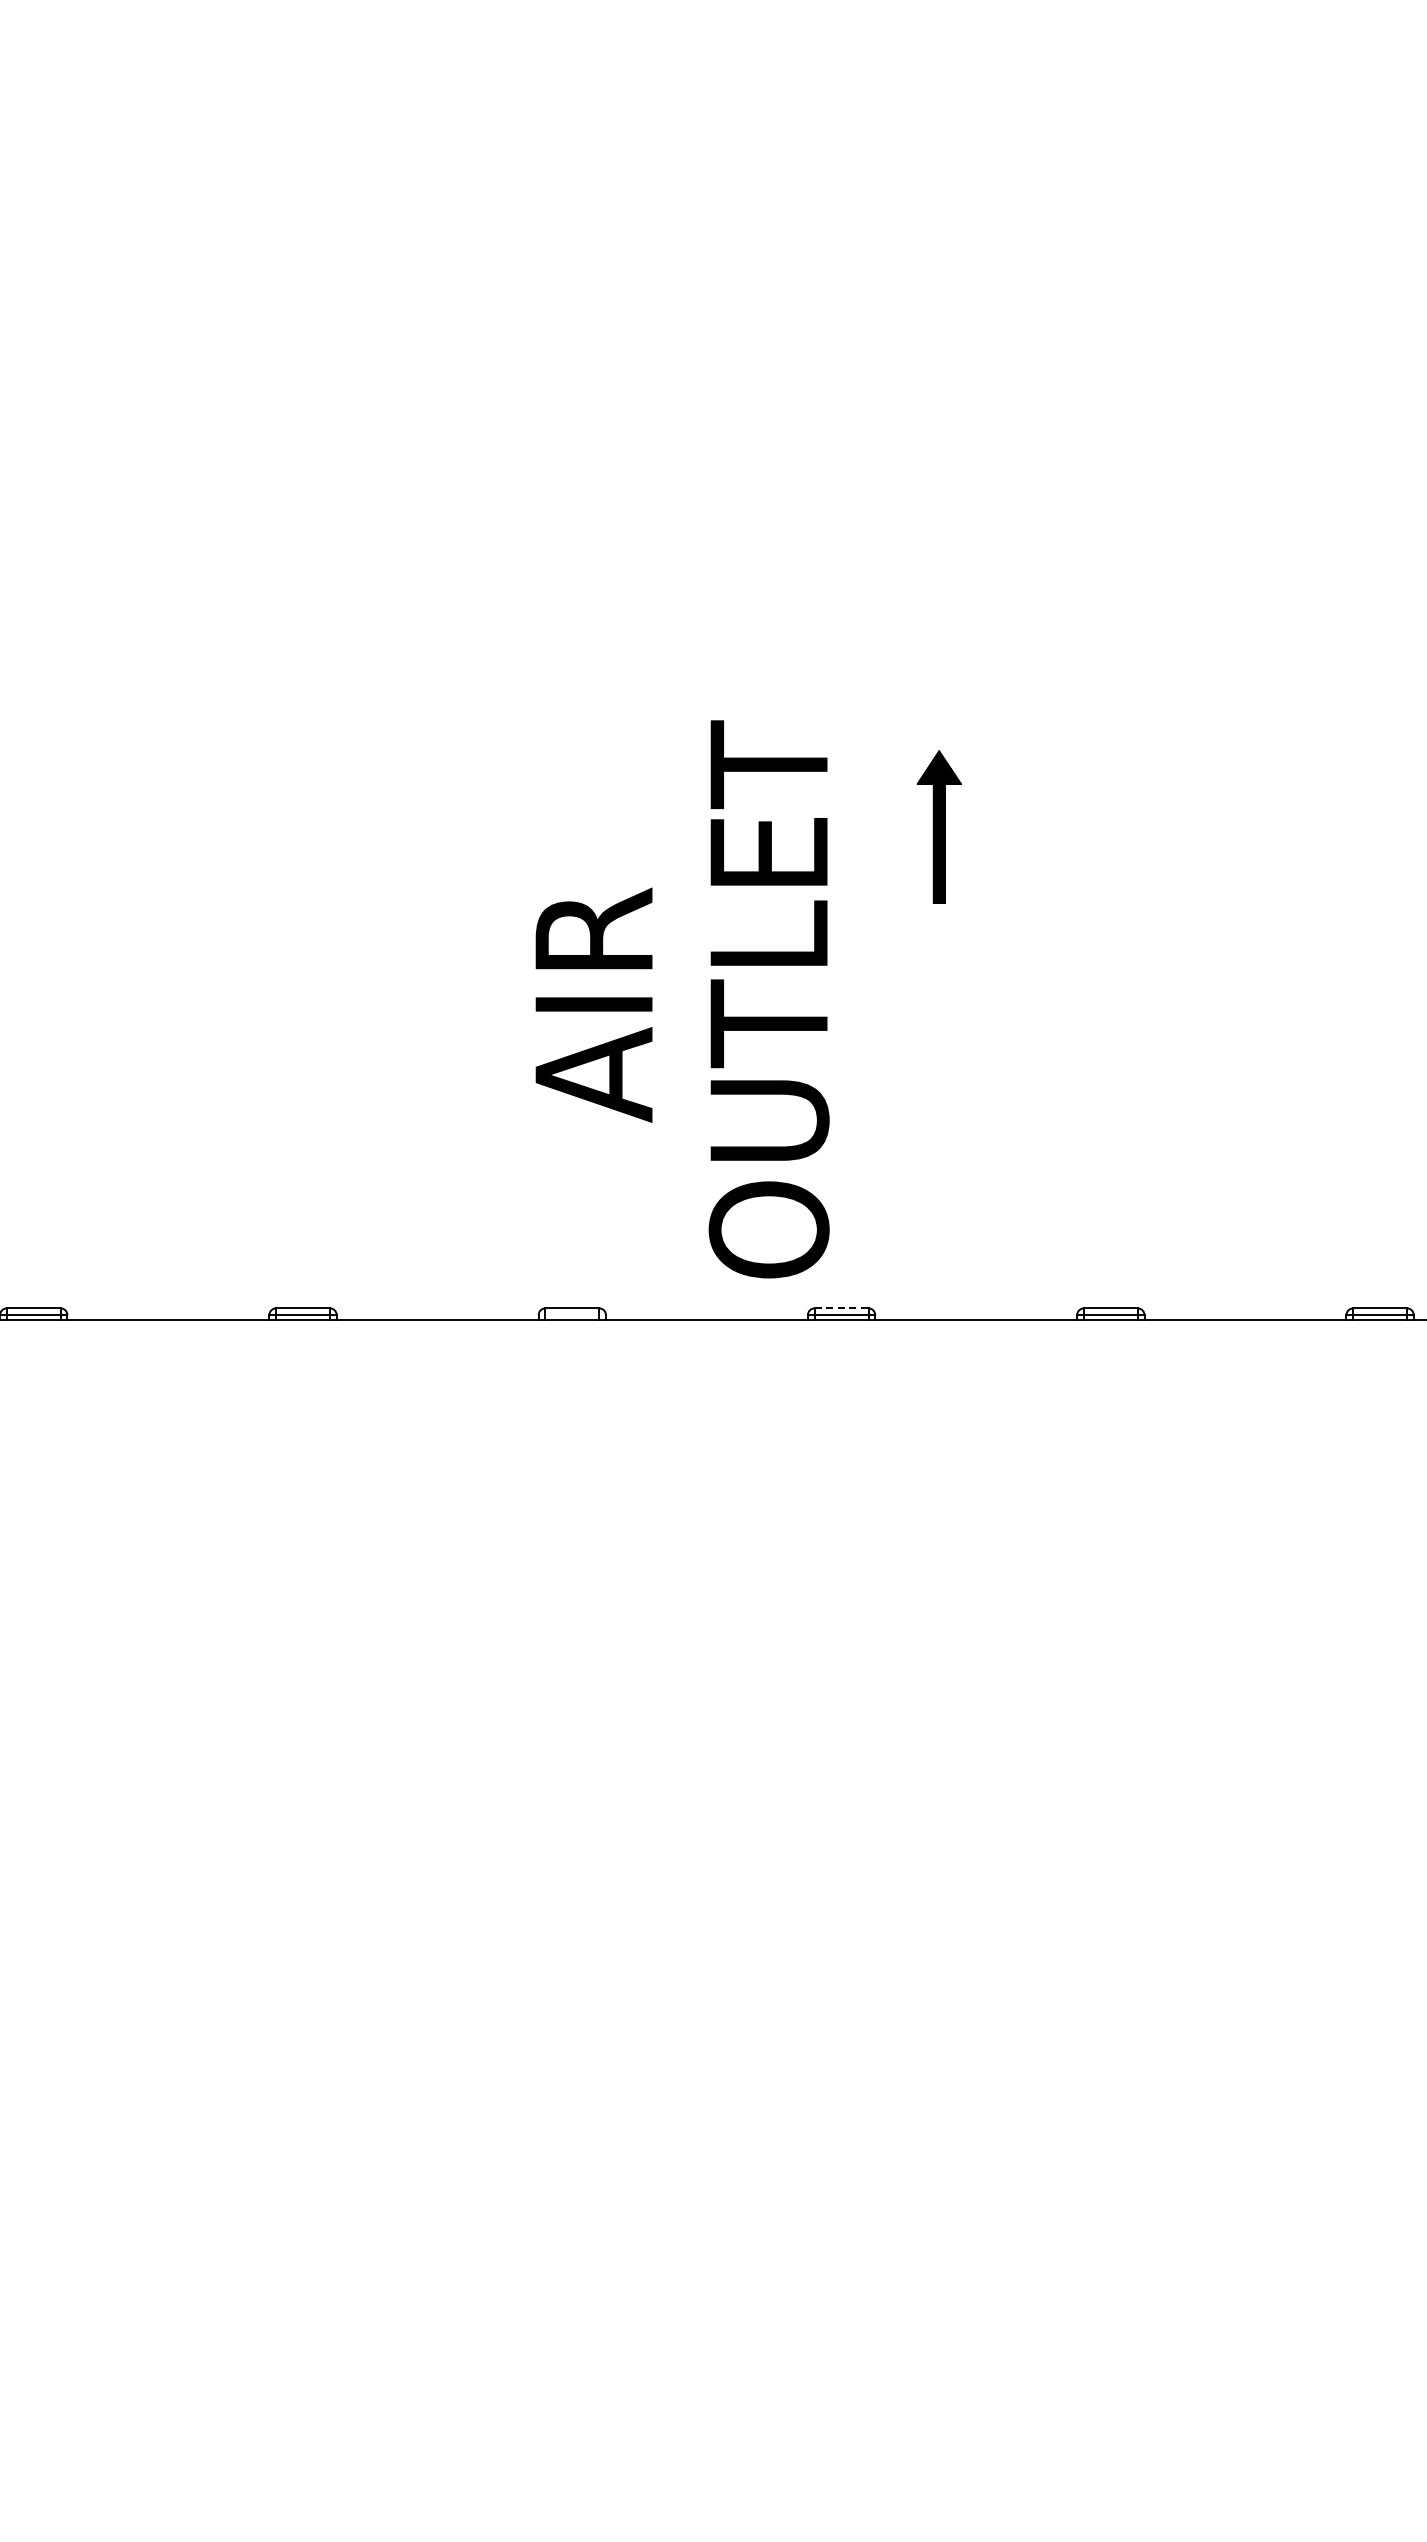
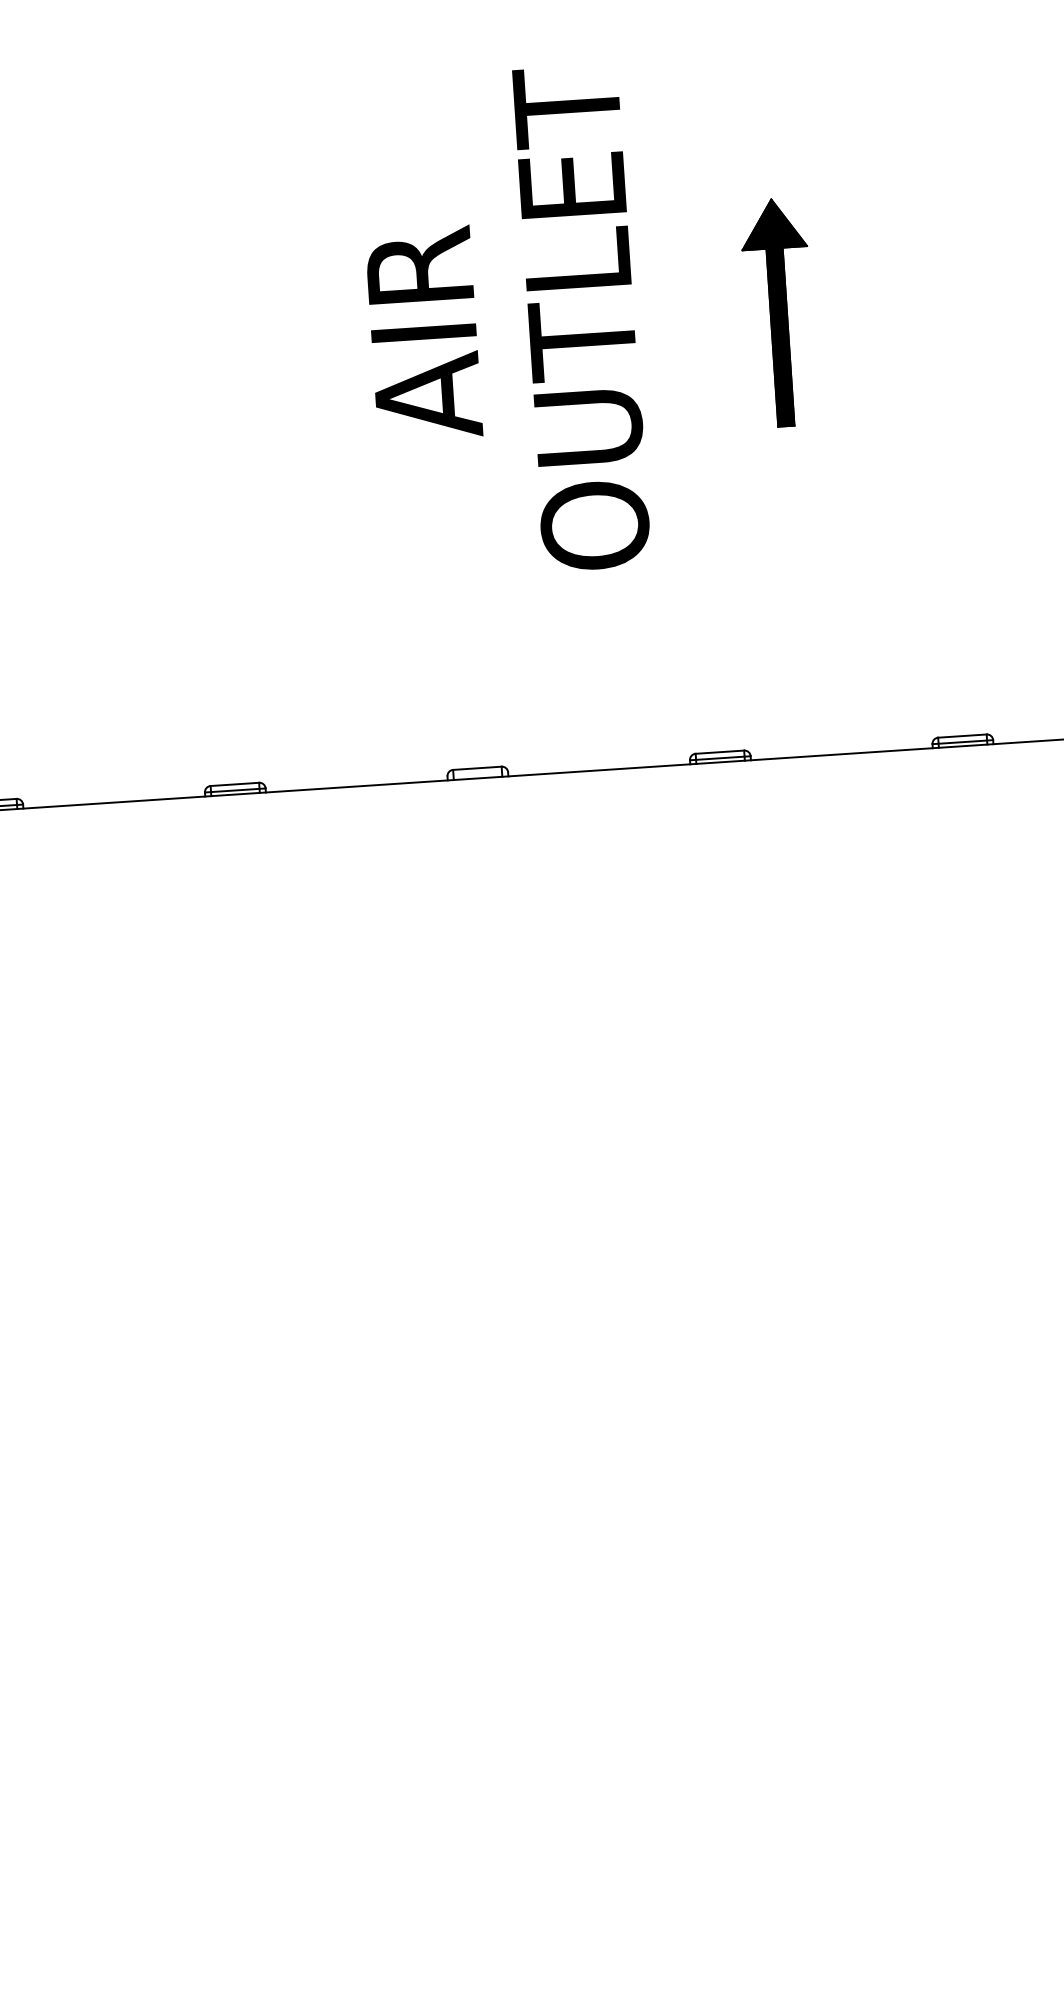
part: (939, 826) -> (779, 312), size x1.67
text: (682, 999) -> (503, 323), moved
line: (841, 1308) -> (719, 752), dashed -> solid

